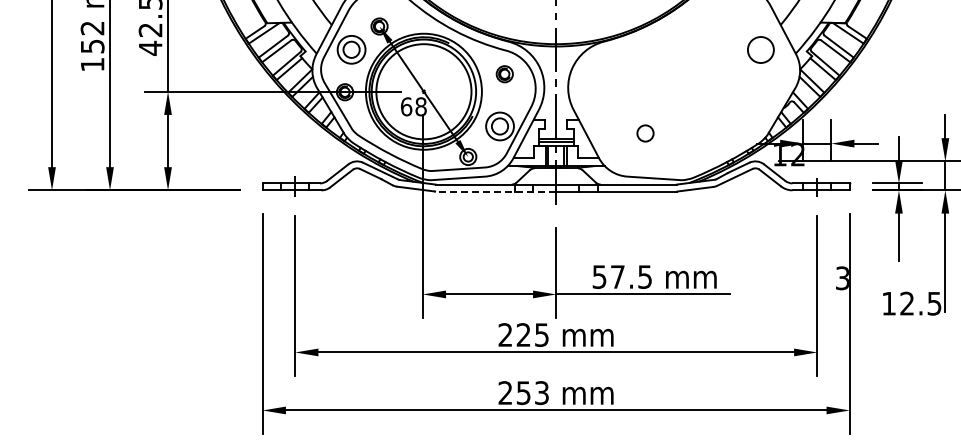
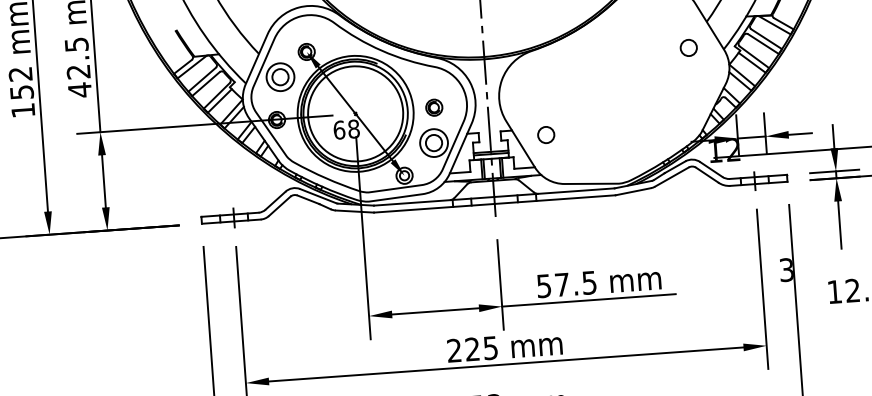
circle: (760, 49) -> (688, 47), size x0.62
part: (504, 74) -> (434, 108), moved
circle: (645, 133) -> (546, 135), moved
line: (495, 191) -> (434, 208), dashed -> solid

